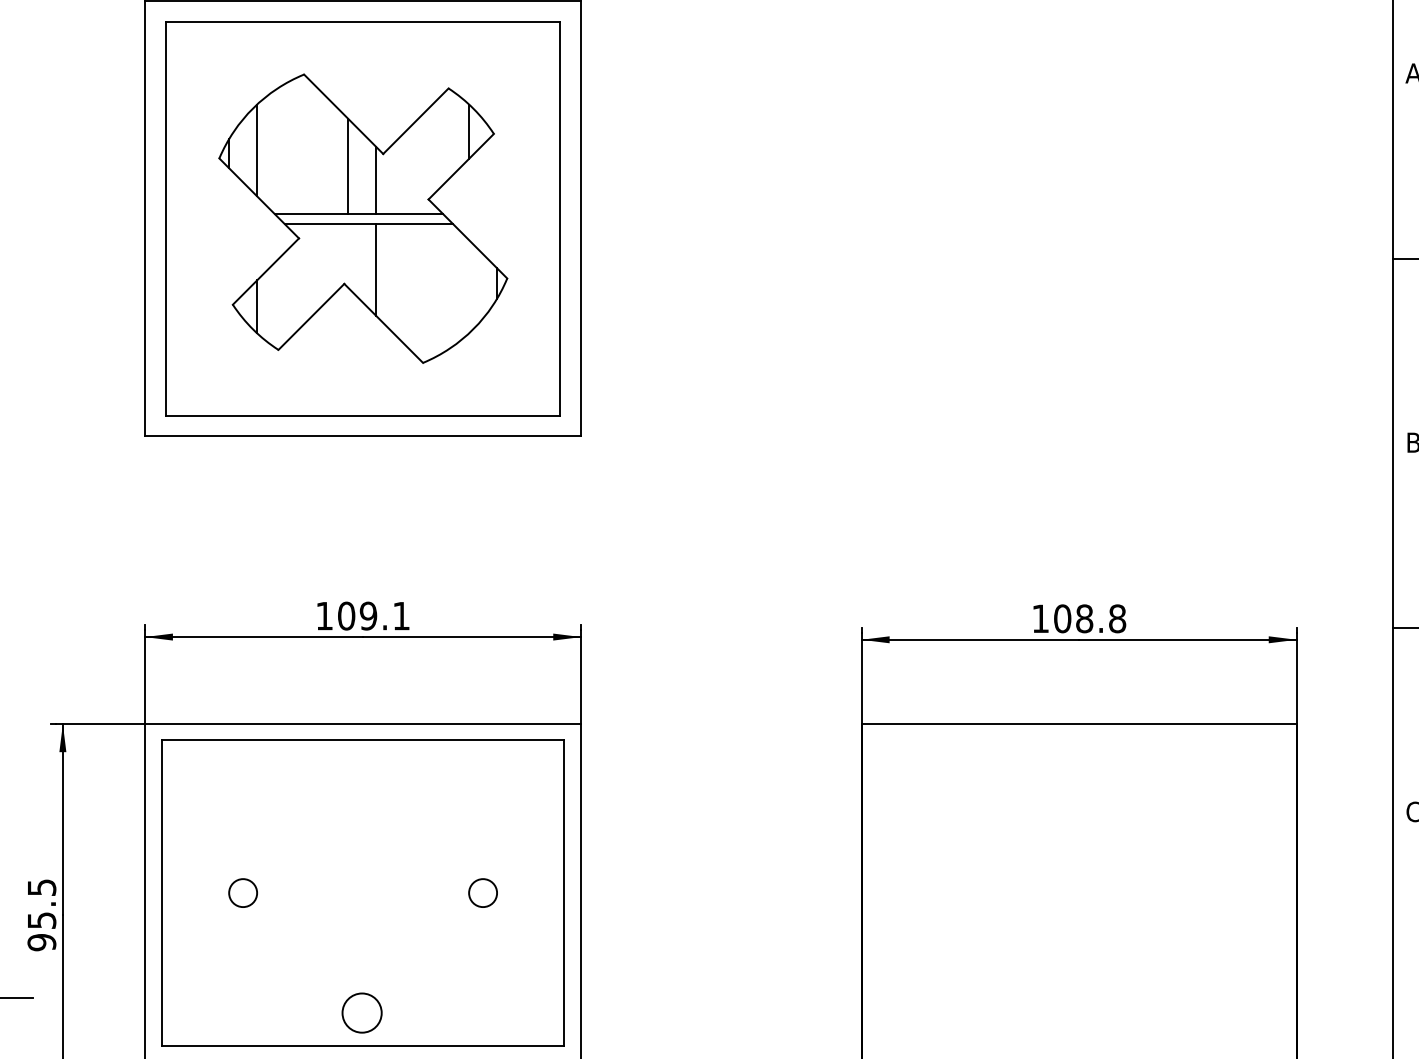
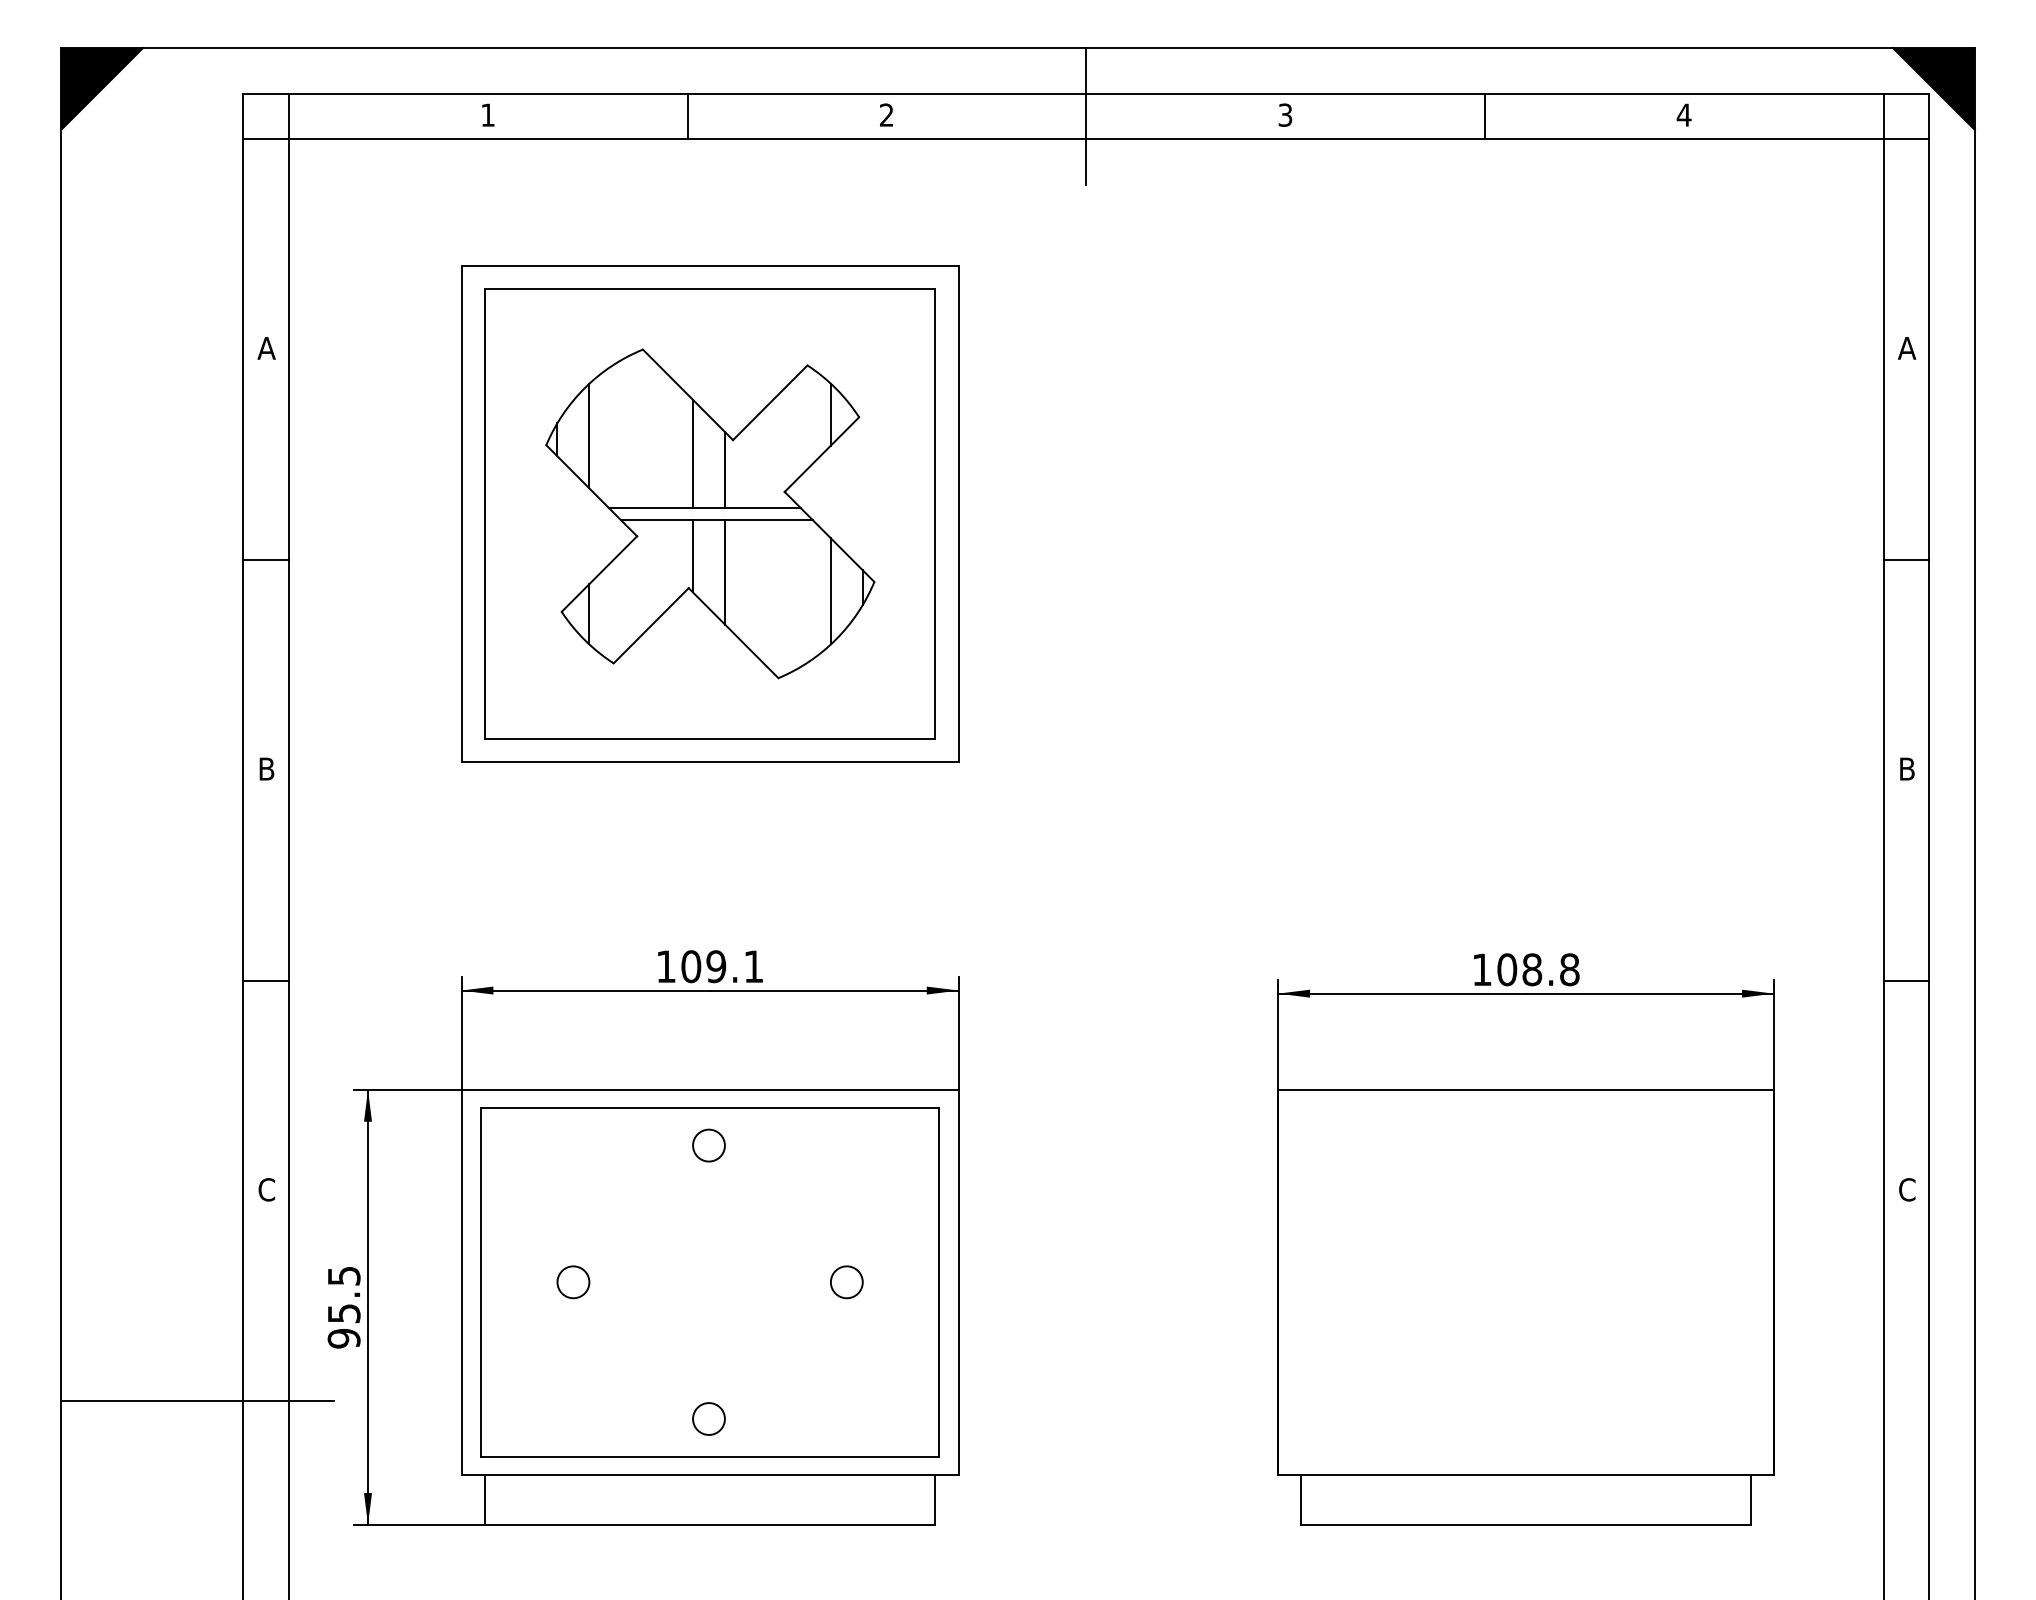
line: (348, 256) -> (693, 556), added
line: (468, 286) -> (830, 591), added
circle: (361, 773) -> (708, 1145), added
circle: (361, 1012) -> (708, 1418), size x0.71

